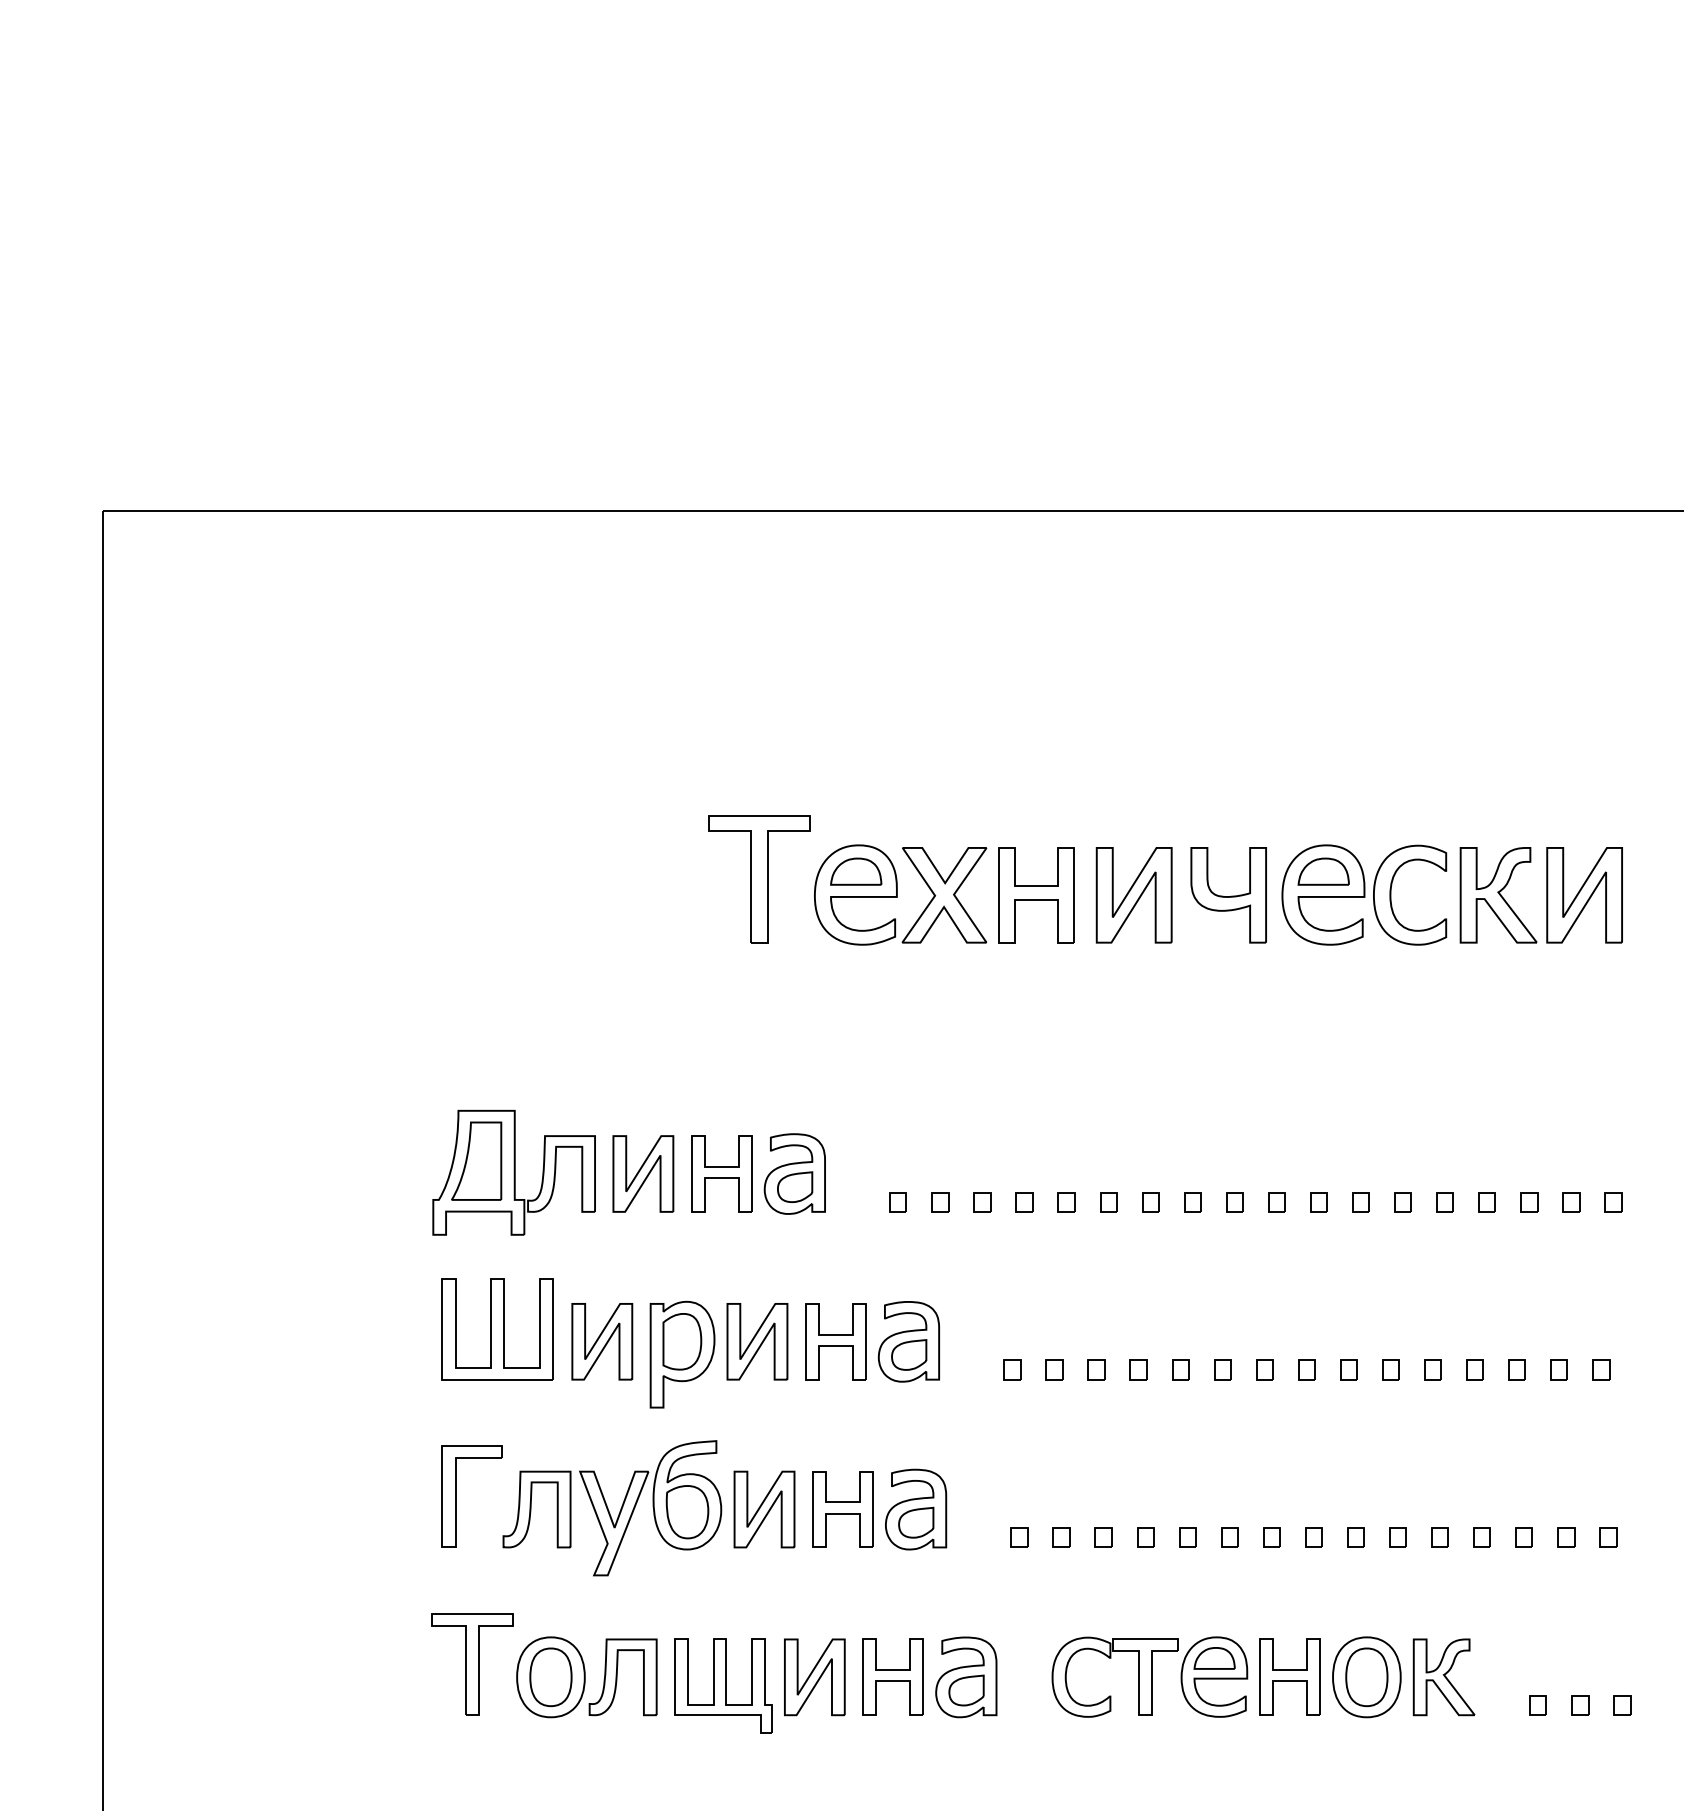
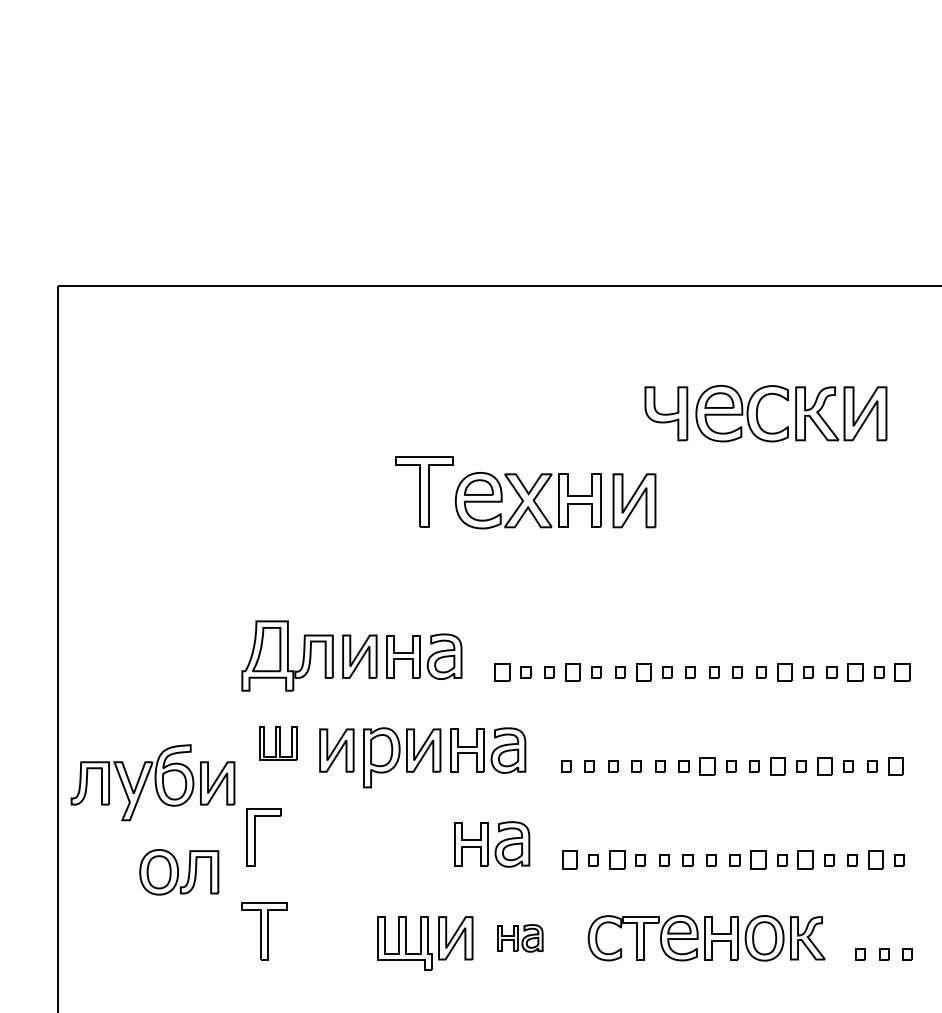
part: (1391, 894) -> (757, 413), moved
part: (898, 1202) -> (502, 672), size x1.6
part: (1025, 1202) -> (573, 672), size x1.6
part: (1150, 1202) -> (643, 672), size x1.6
part: (1402, 1202) -> (784, 672), size x1.6
part: (1529, 1202) -> (855, 672), size x1.6
part: (1613, 1202) -> (902, 672), size x1.6
part: (496, 1329) -> (277, 743), size x0.6
part: (1264, 1370) -> (707, 766), size x1.6
part: (1391, 1370) -> (778, 766), size x1.6
part: (1475, 1370) -> (825, 766), size x1.6
part: (1600, 1370) -> (895, 766), size x1.6
part: (648, 1507) -> (152, 782), moved
part: (1019, 1538) -> (570, 860), size x1.6
part: (1103, 1538) -> (617, 860), size x1.6
part: (1355, 1538) -> (758, 860), size x1.6
part: (1439, 1538) -> (805, 860), size x1.6
part: (1566, 1538) -> (876, 860), size x1.6
part: (587, 1677) -> (179, 872), moved
part: (930, 1677) -> (520, 938), size x0.6

